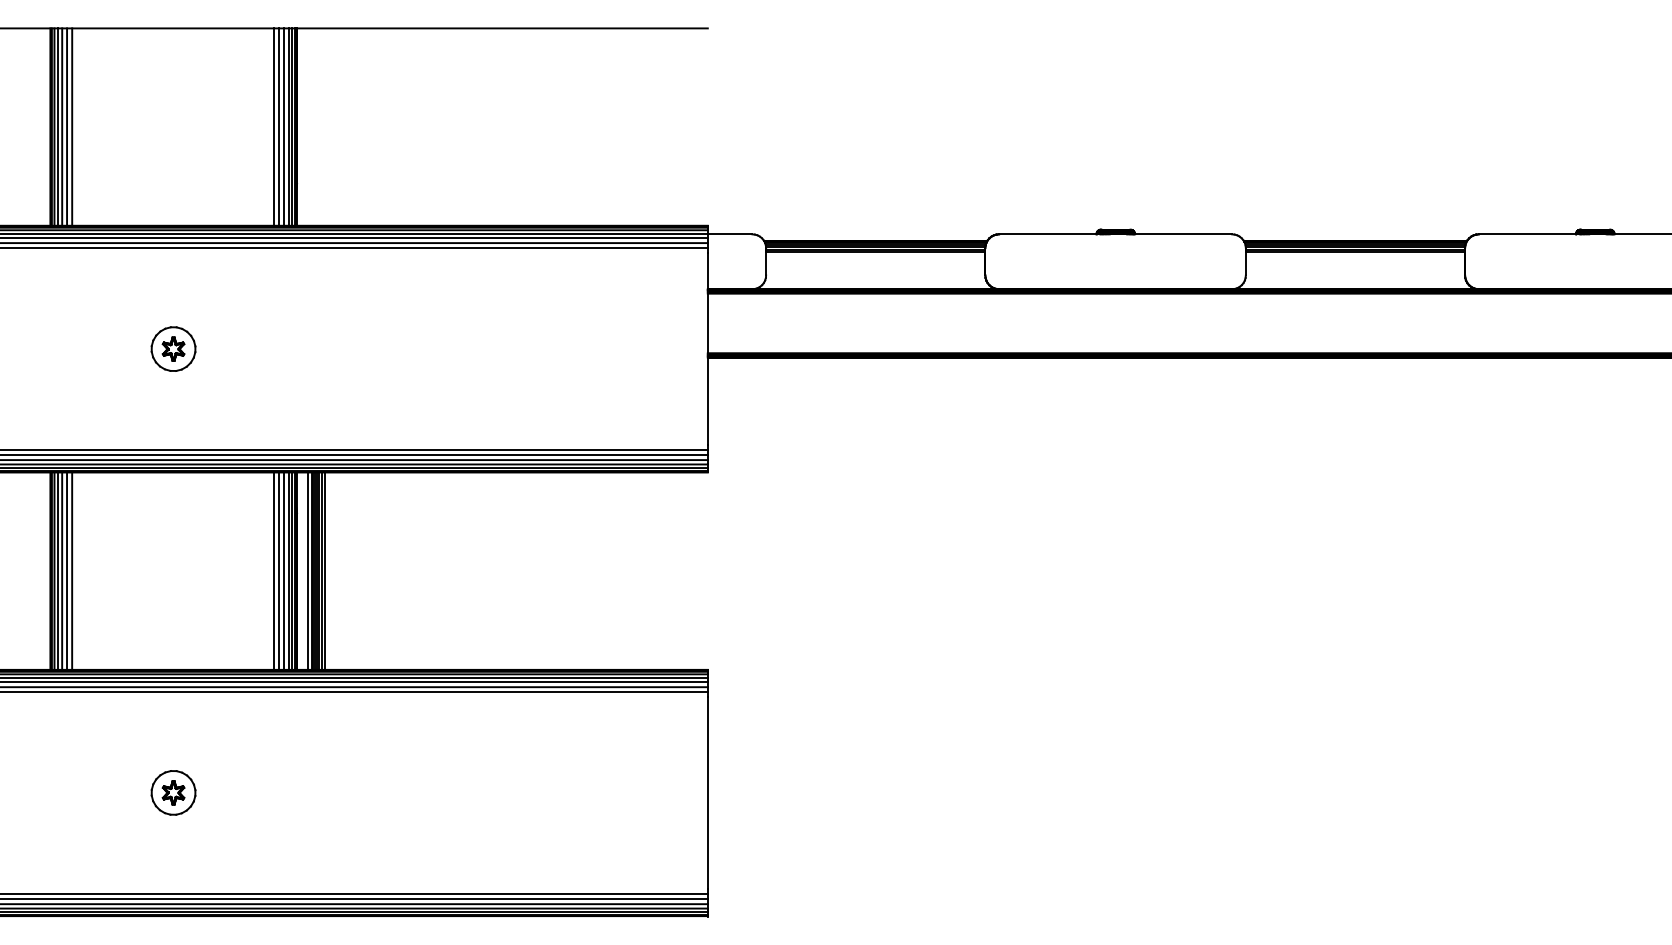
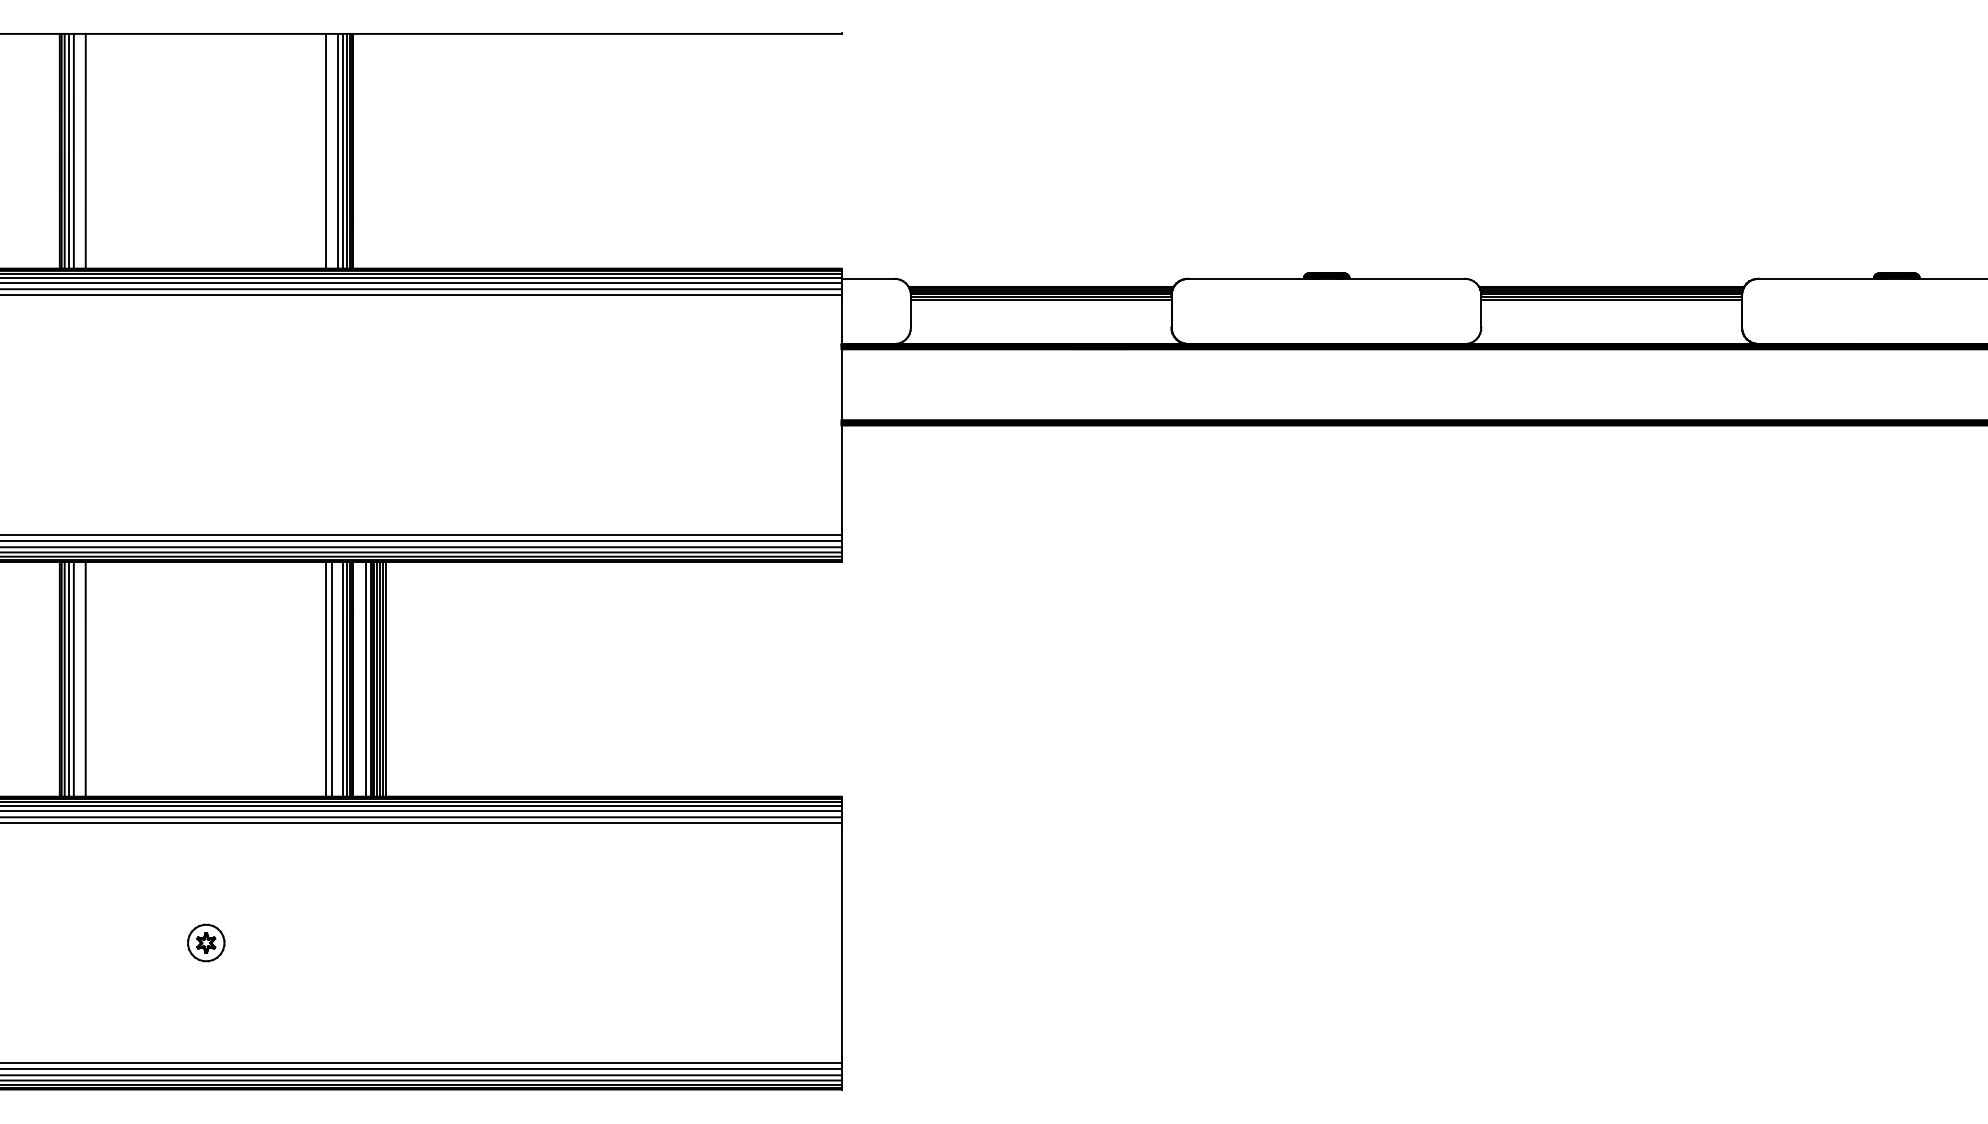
line: (67, 126) -> (80, 150), removed
line: (279, 126) -> (332, 150), removed
part: (173, 348) -> (206, 414), removed
line: (67, 570) -> (80, 678), removed
line: (284, 570) -> (338, 678), removed
part: (173, 792) -> (206, 942), size x0.7

